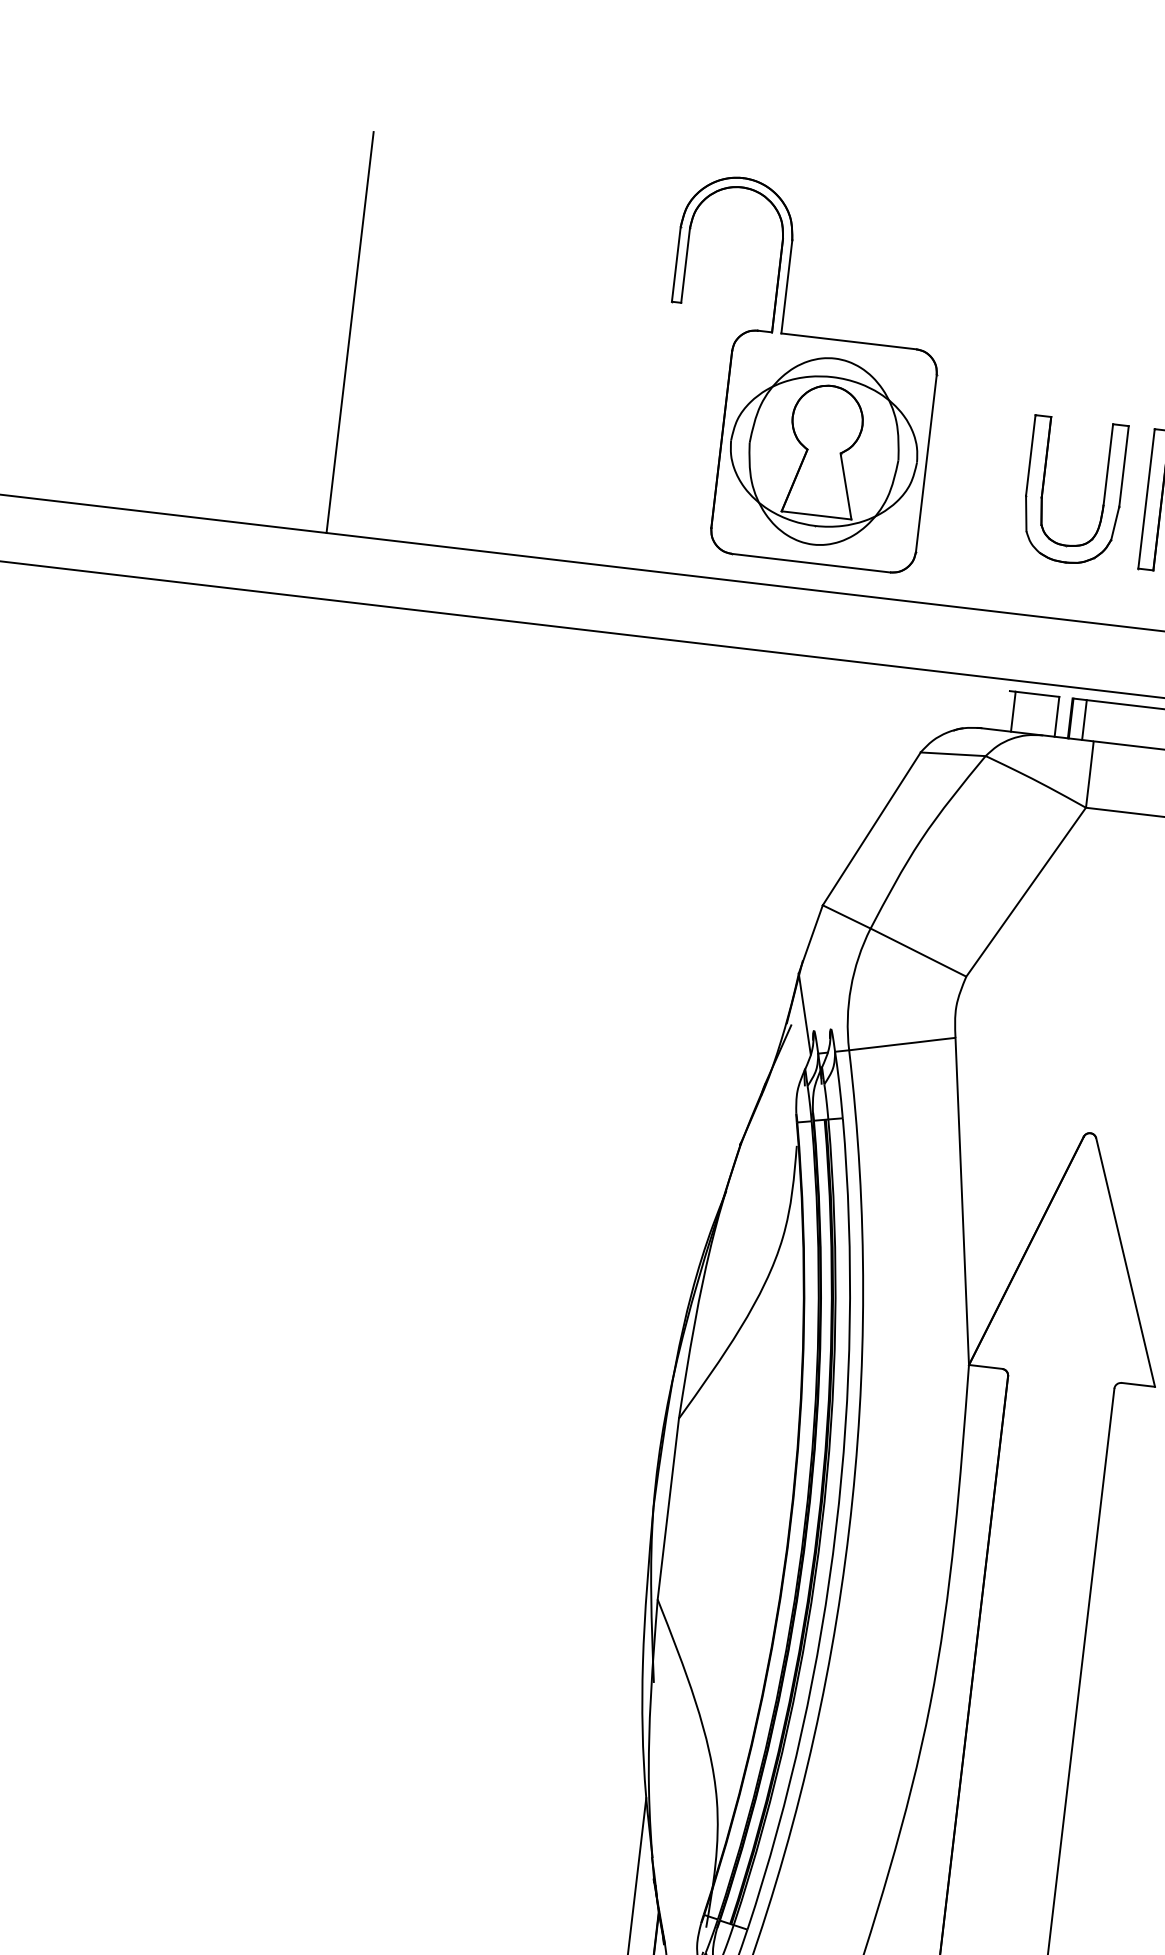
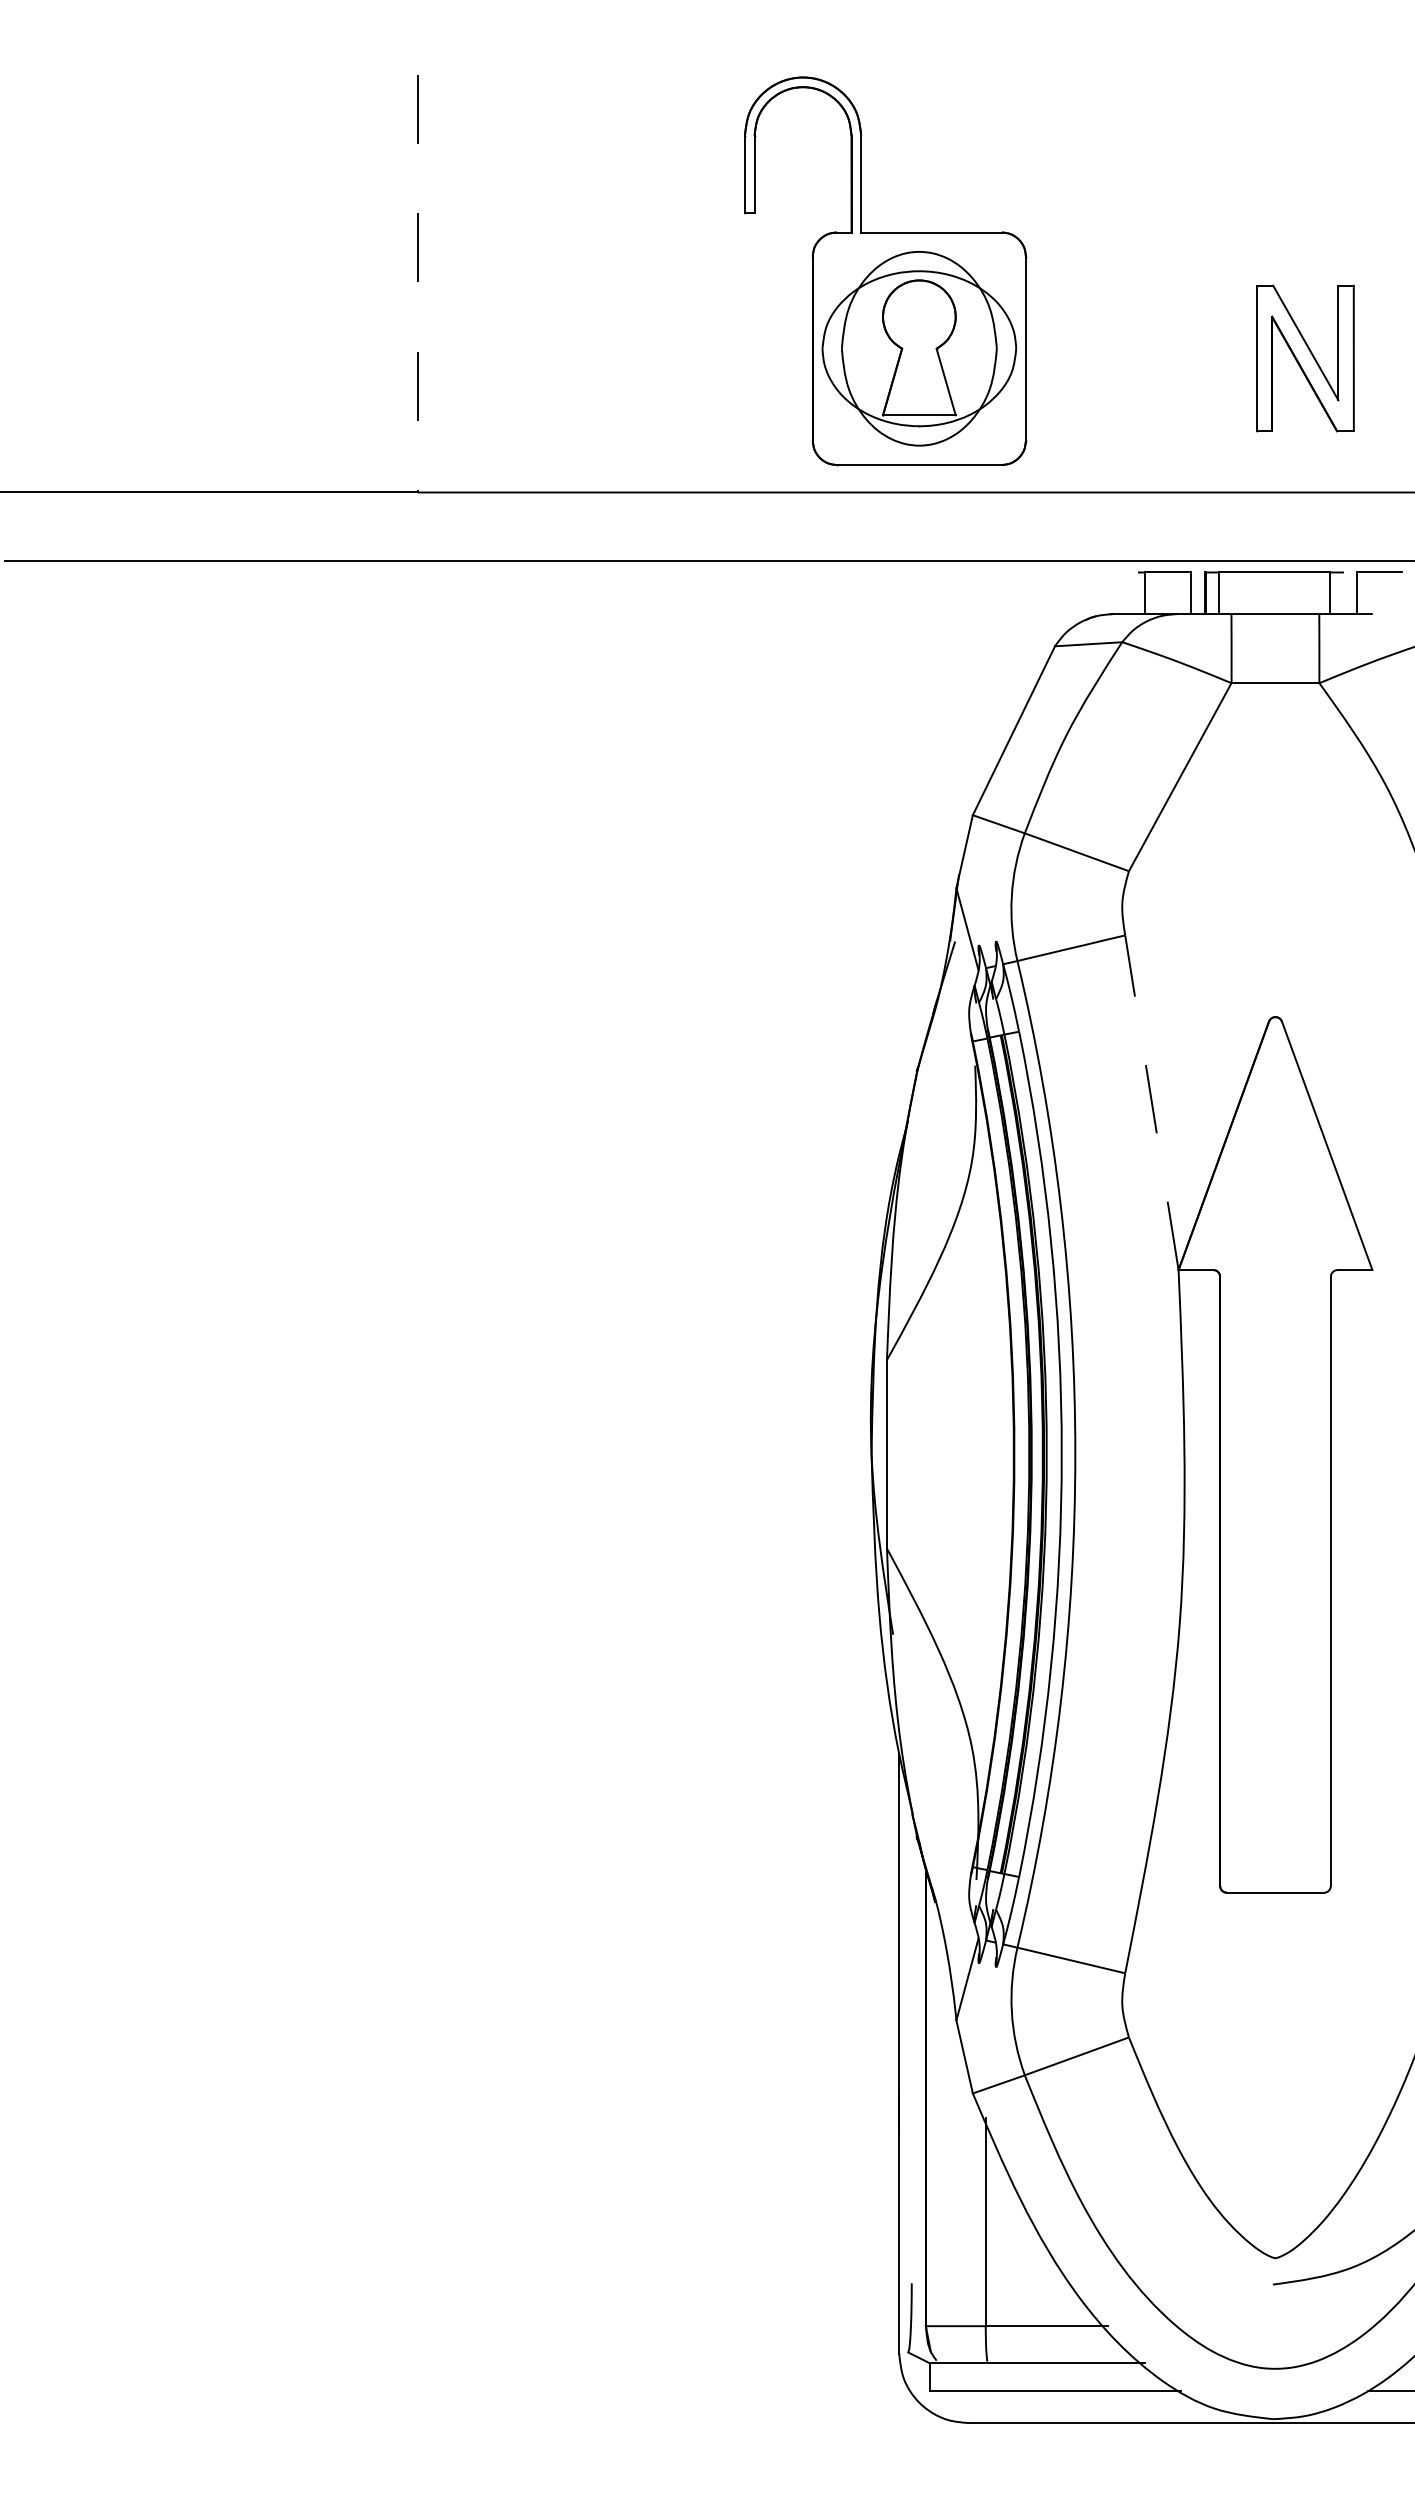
line: (349, 332) -> (417, 283), solid -> dashed
part: (1043, 487) -> (1149, 359), removed
line: (961, 1201) -> (1151, 1102), solid -> dashed

